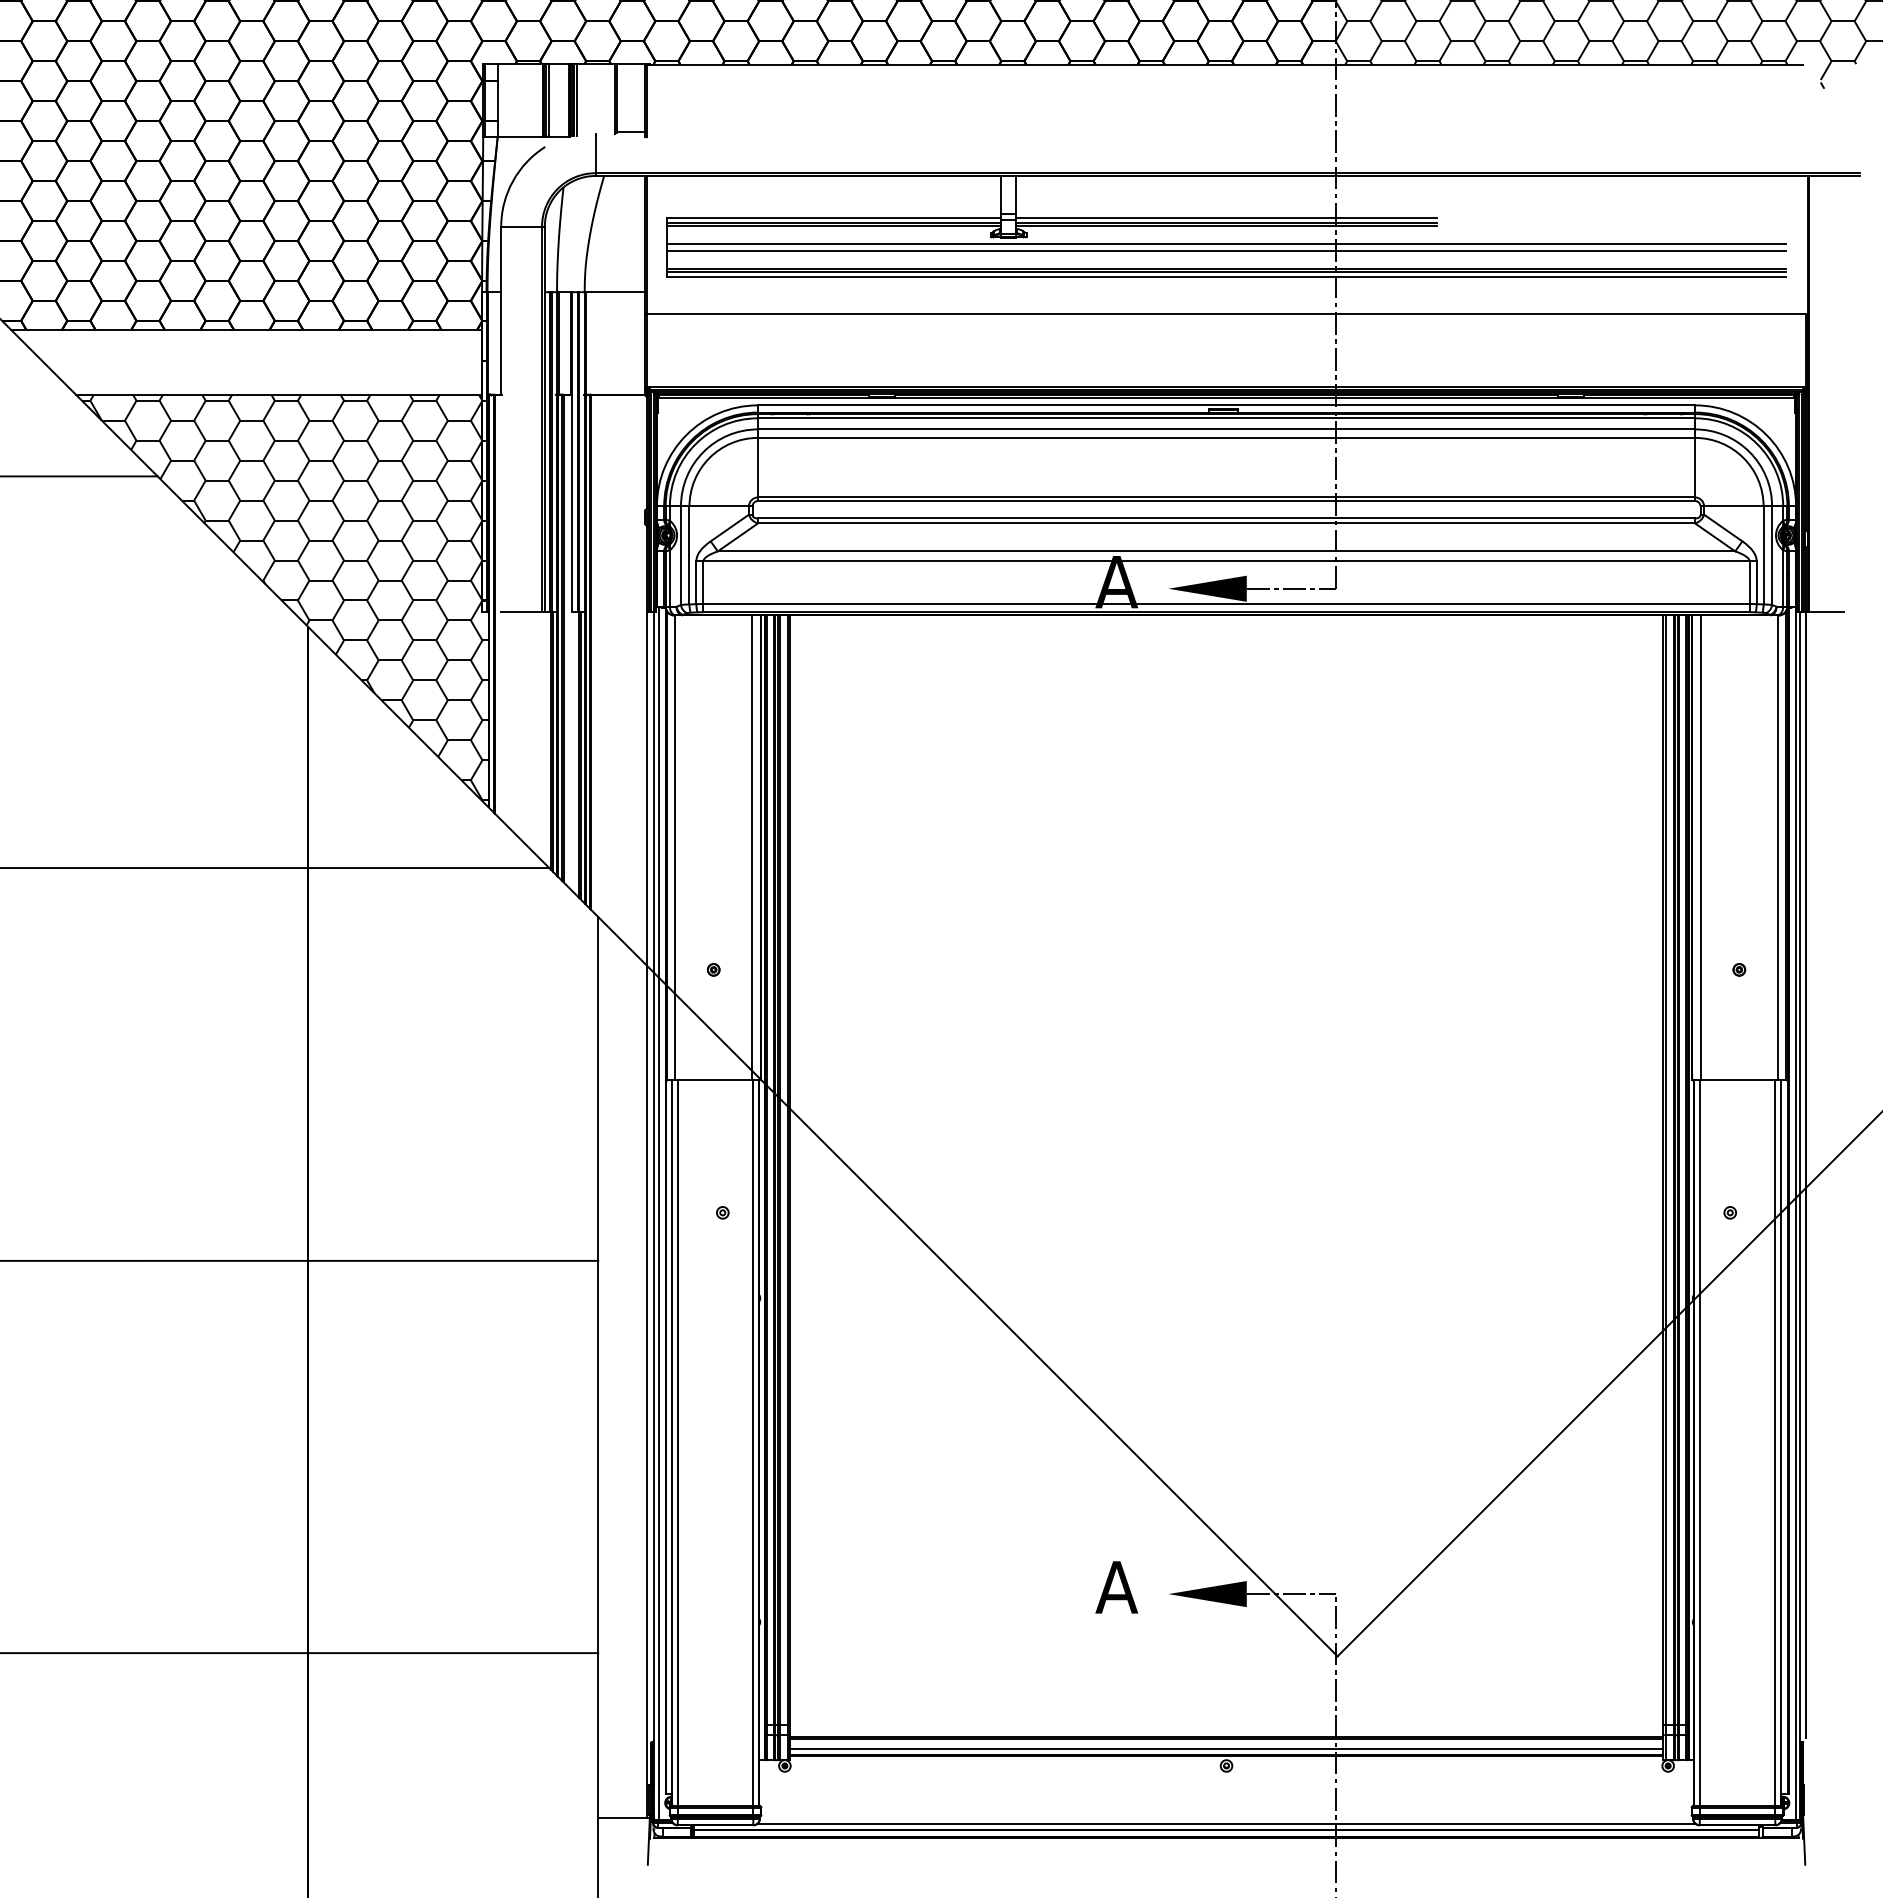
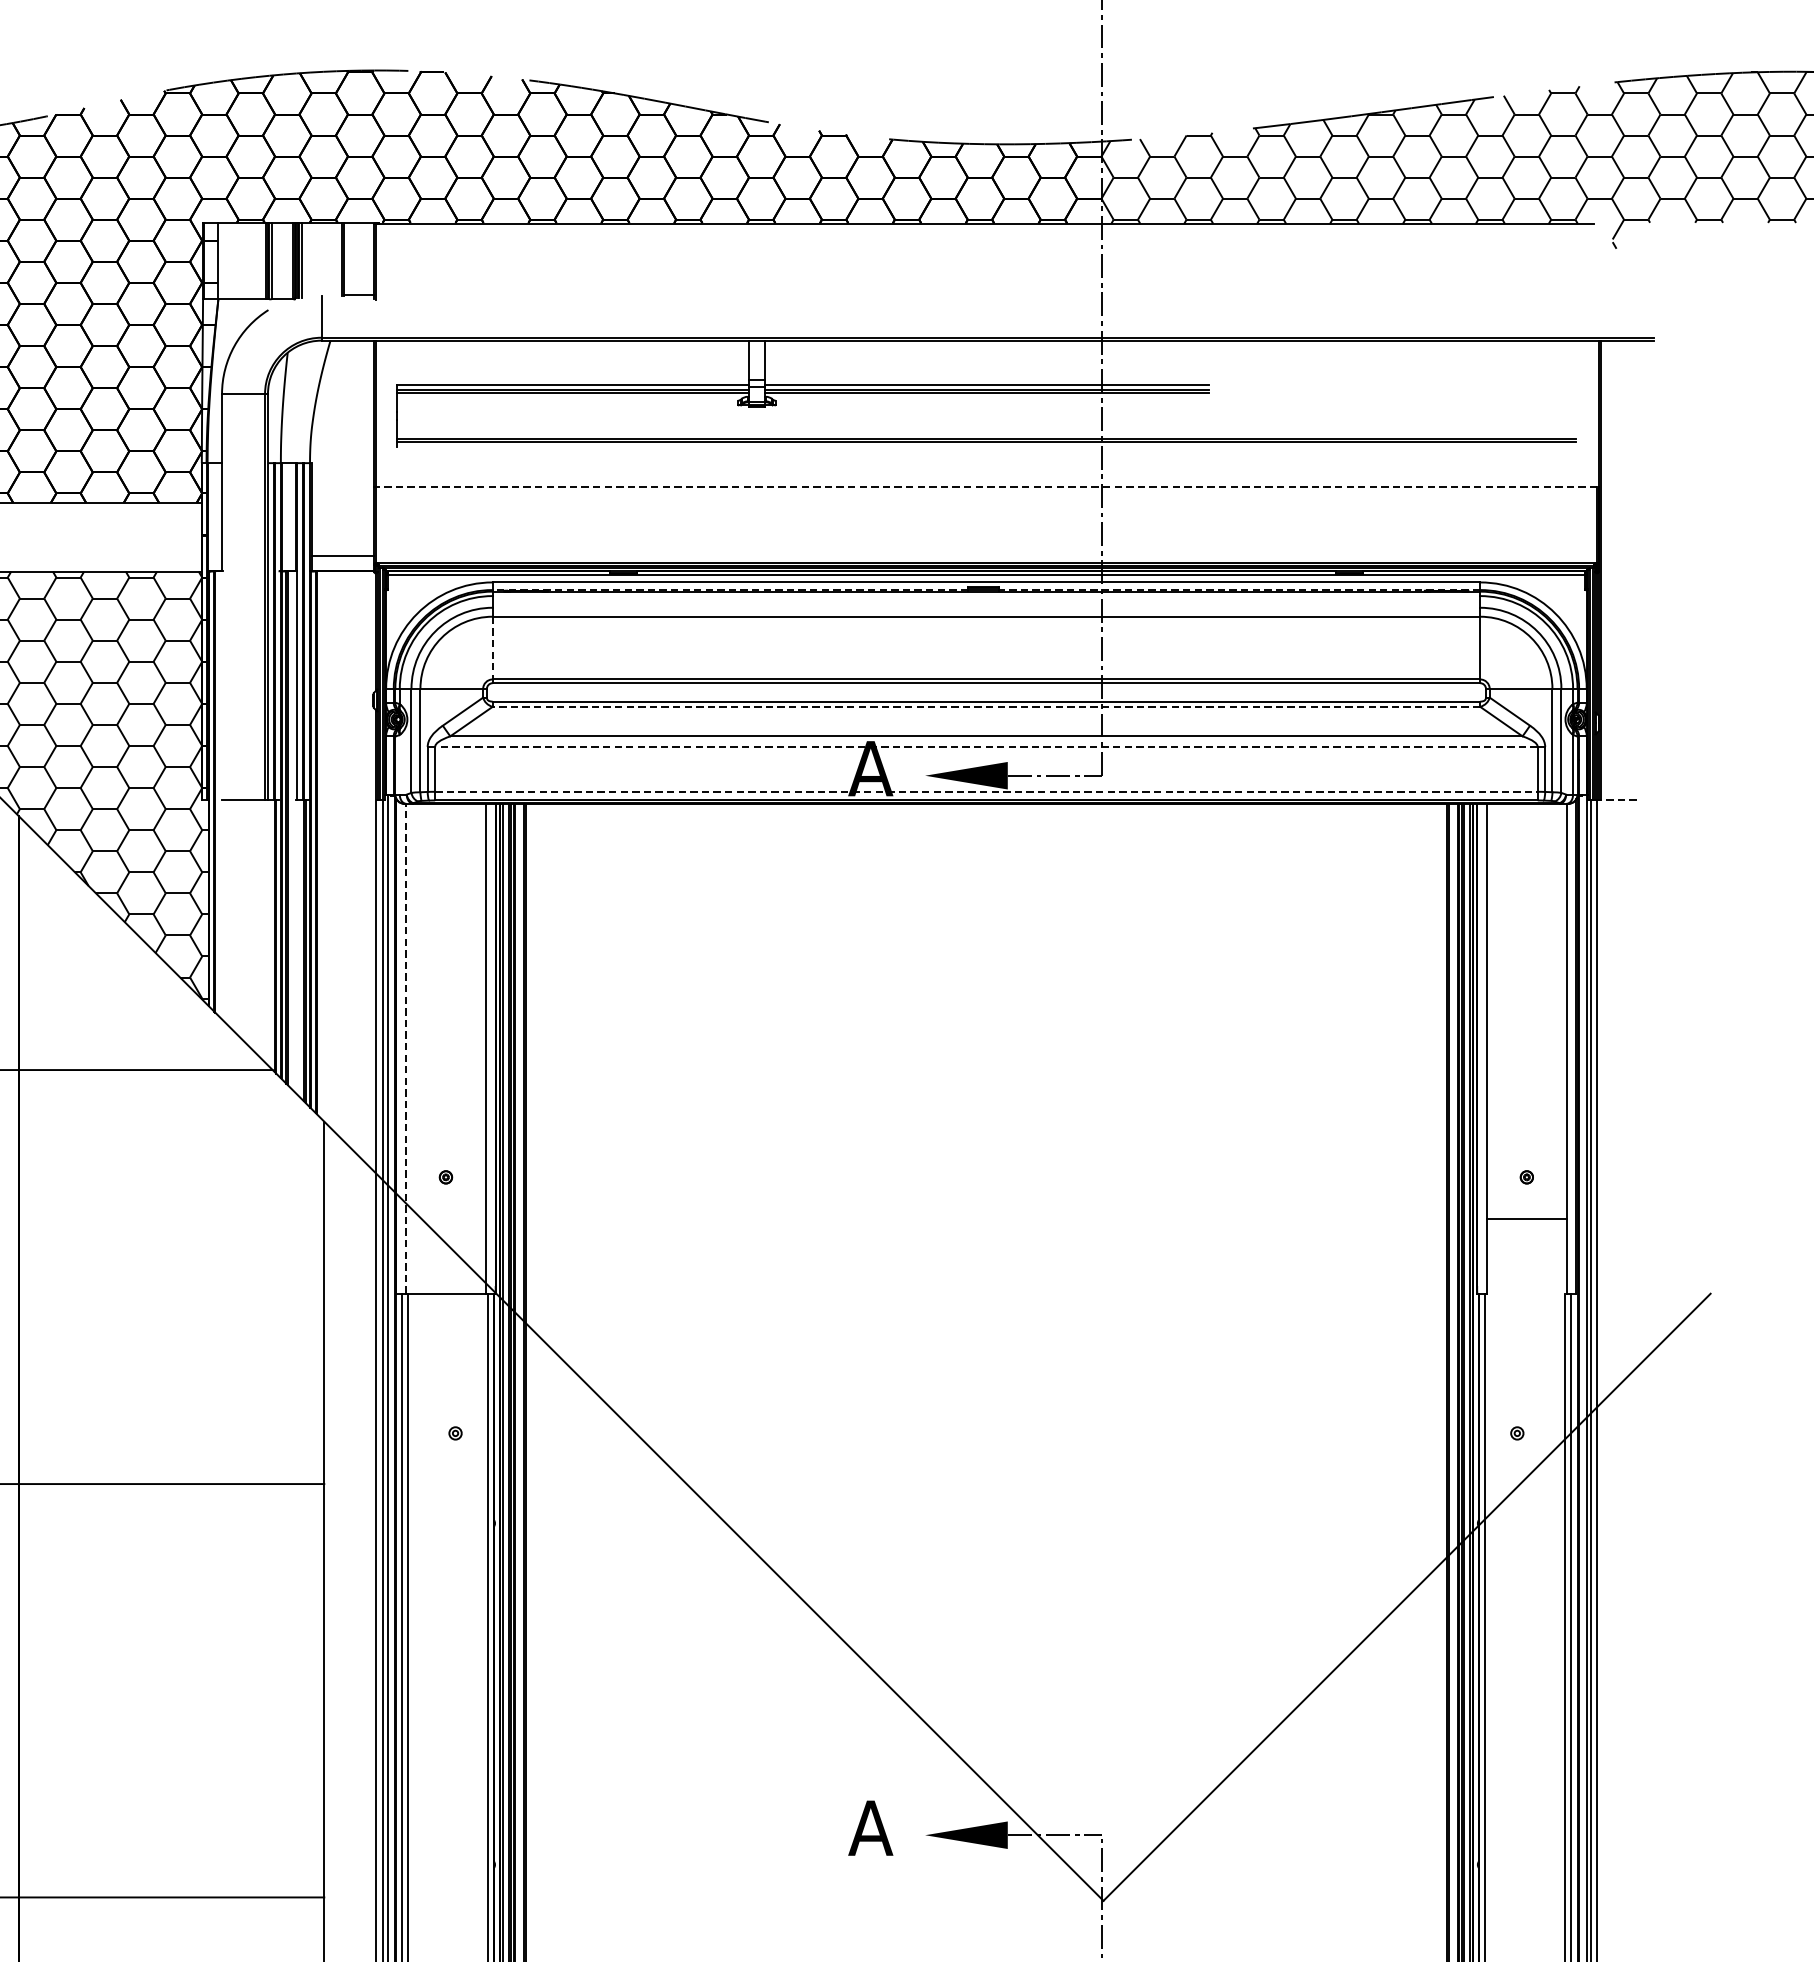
line: (1226, 244) -> (986, 412), removed
line: (1226, 250) -> (986, 419), removed
line: (1226, 277) -> (986, 447), removed
line: (615, 292) -> (342, 556), moved
line: (1226, 314) -> (986, 486), solid -> dashed
line: (983, 412) -> (730, 589), solid -> dashed
line: (1466, 412) -> (1239, 589), solid -> dashed
line: (1226, 418) -> (986, 596), removed
line: (1226, 429) -> (986, 607), removed
line: (758, 467) -> (493, 647), solid -> dashed
line: (1226, 523) -> (986, 706), solid -> dashed
line: (1226, 561) -> (986, 746), solid -> dashed
line: (669, 578) -> (399, 764), removed
line: (1227, 604) -> (987, 792), solid -> dashed
line: (1826, 611) -> (1618, 799), solid -> dashed
line: (675, 847) -> (405, 1048), solid -> dashed
line: (1739, 1080) -> (1527, 1219), moved

